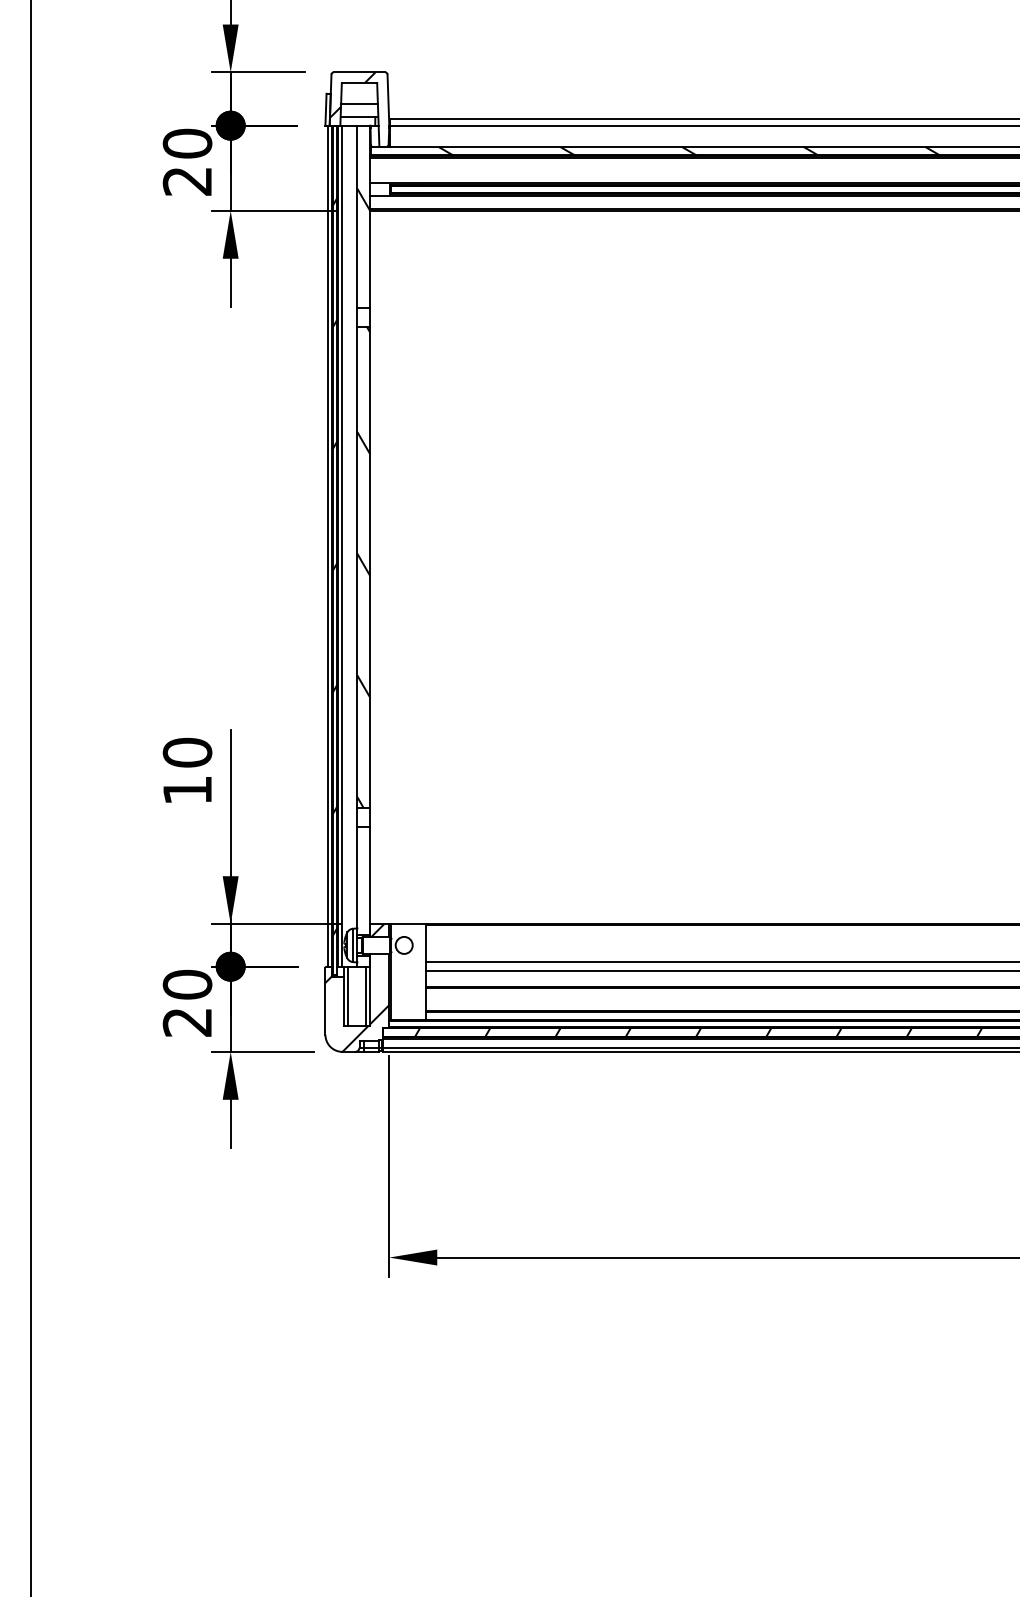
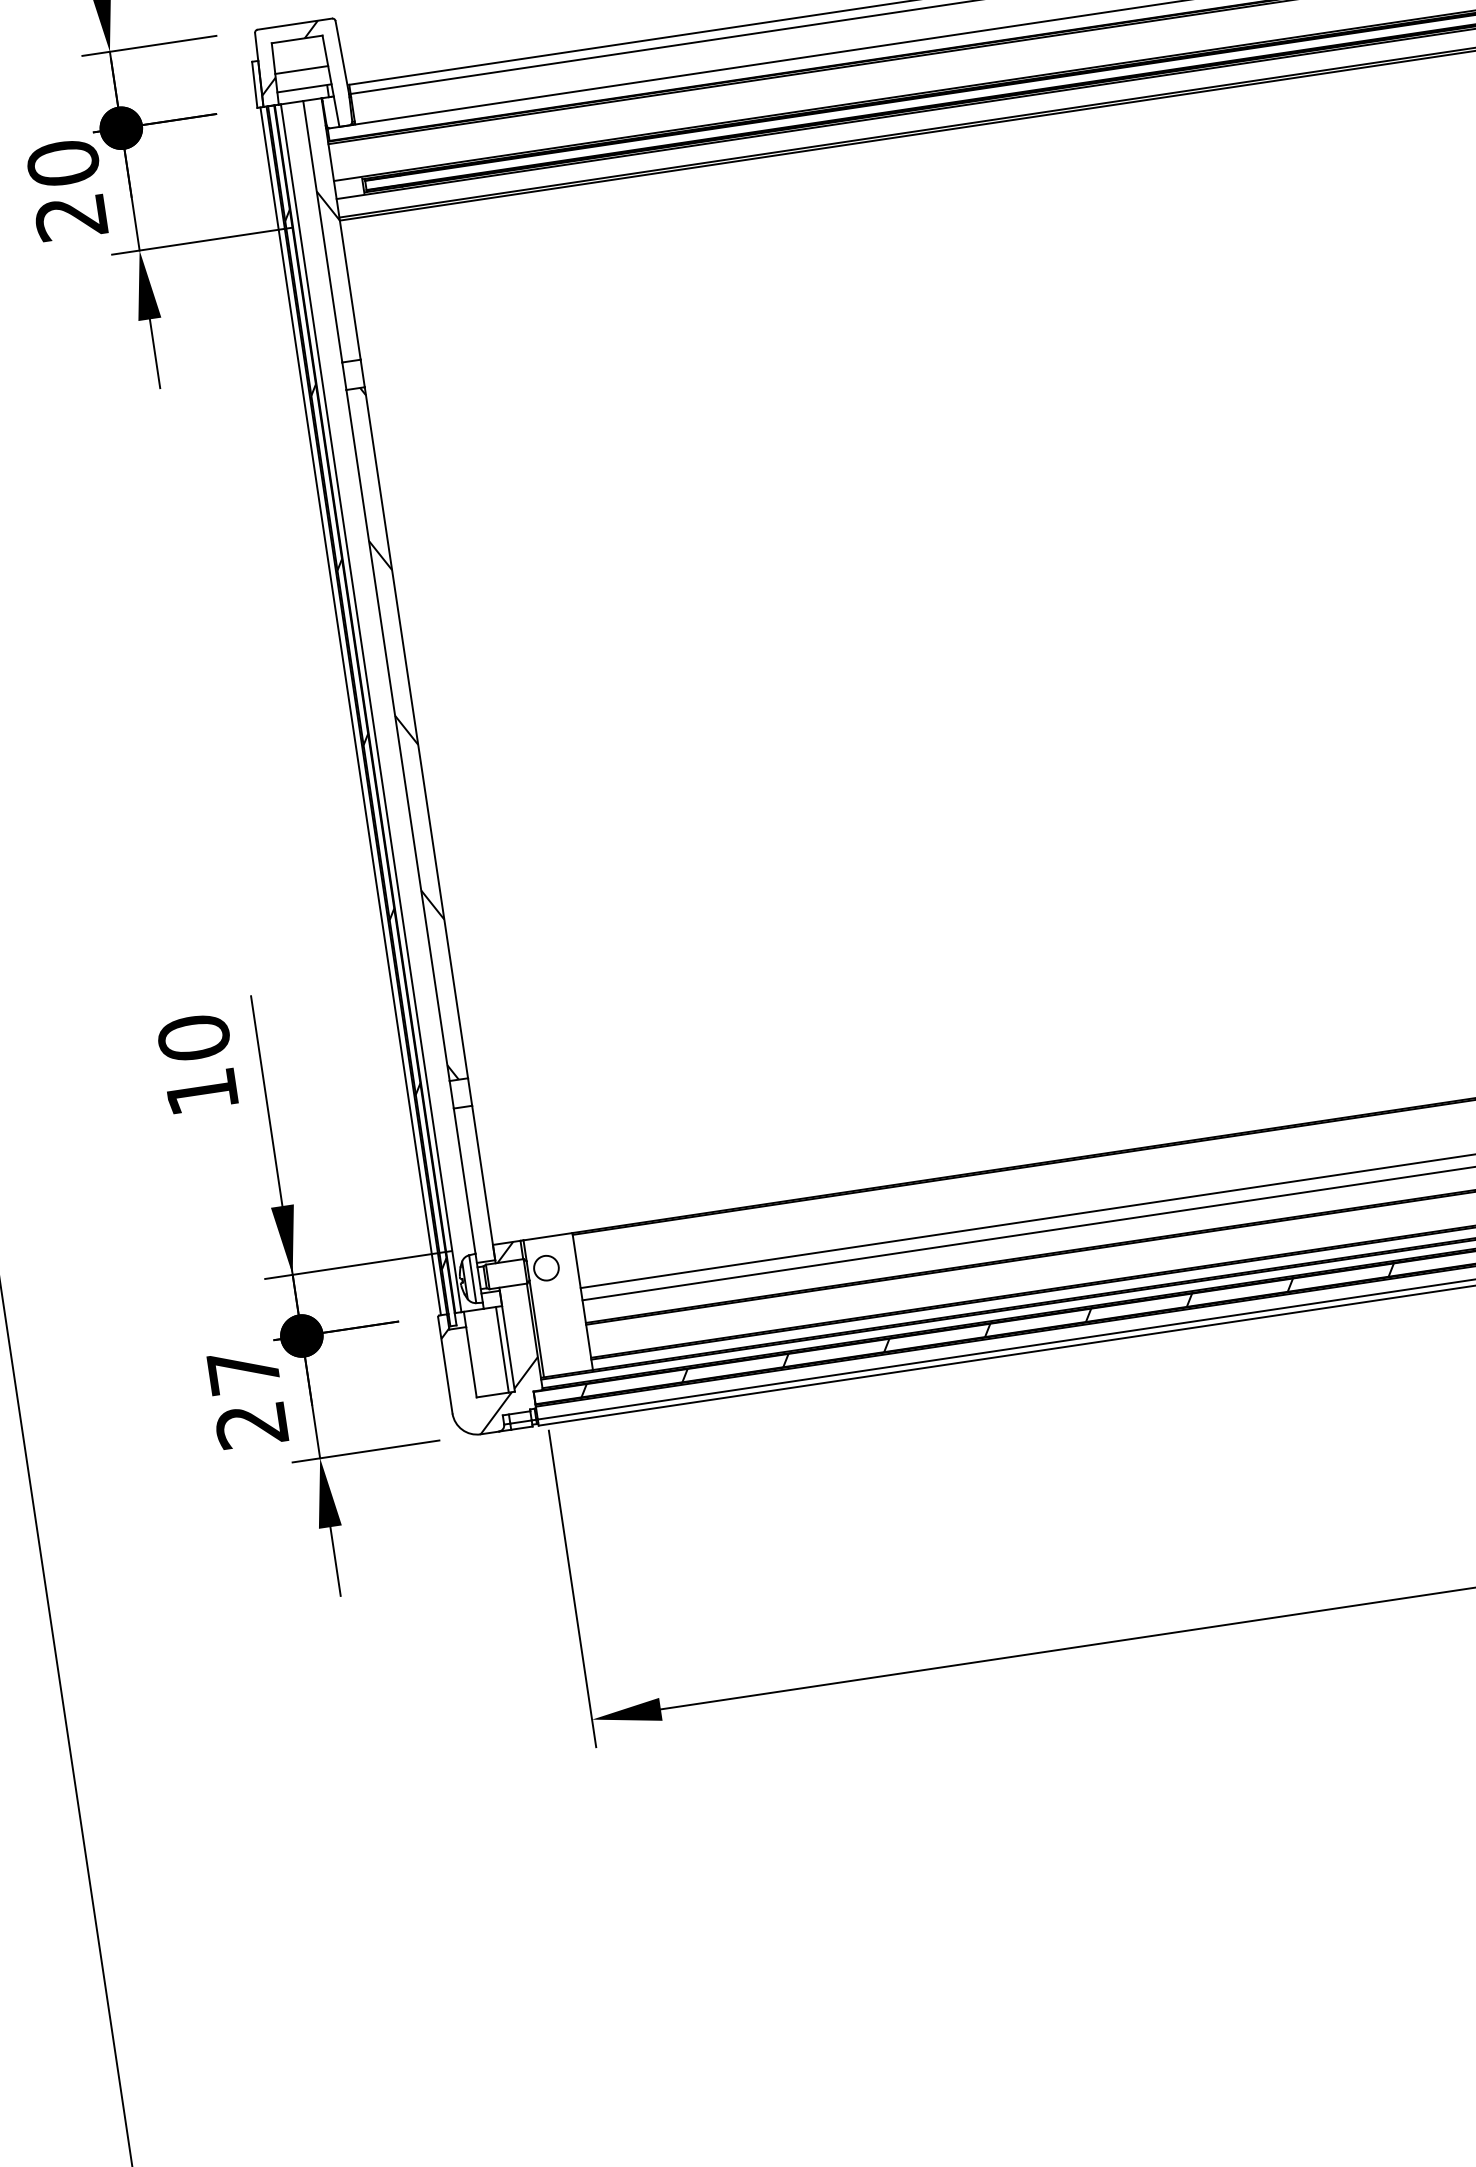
hatch: (689, 150) -> (785, 65), removed
text: (187, 984) -> (243, 1370), 20 -> 27
line: (347, 996) -> (475, 1353), removed

